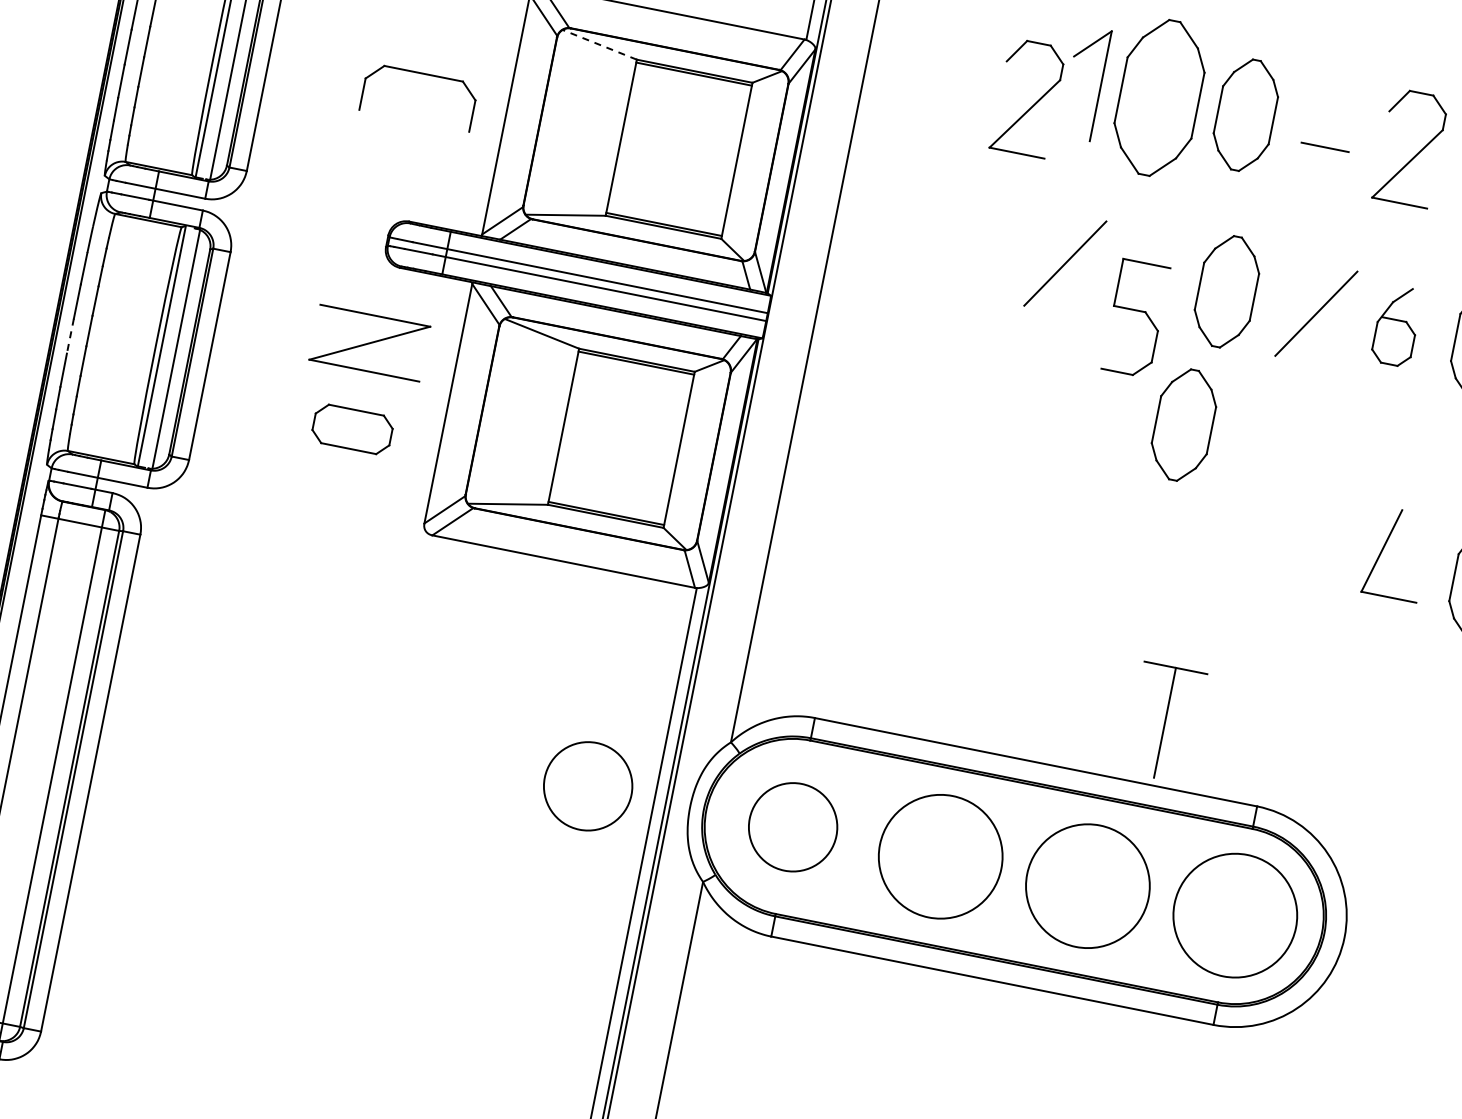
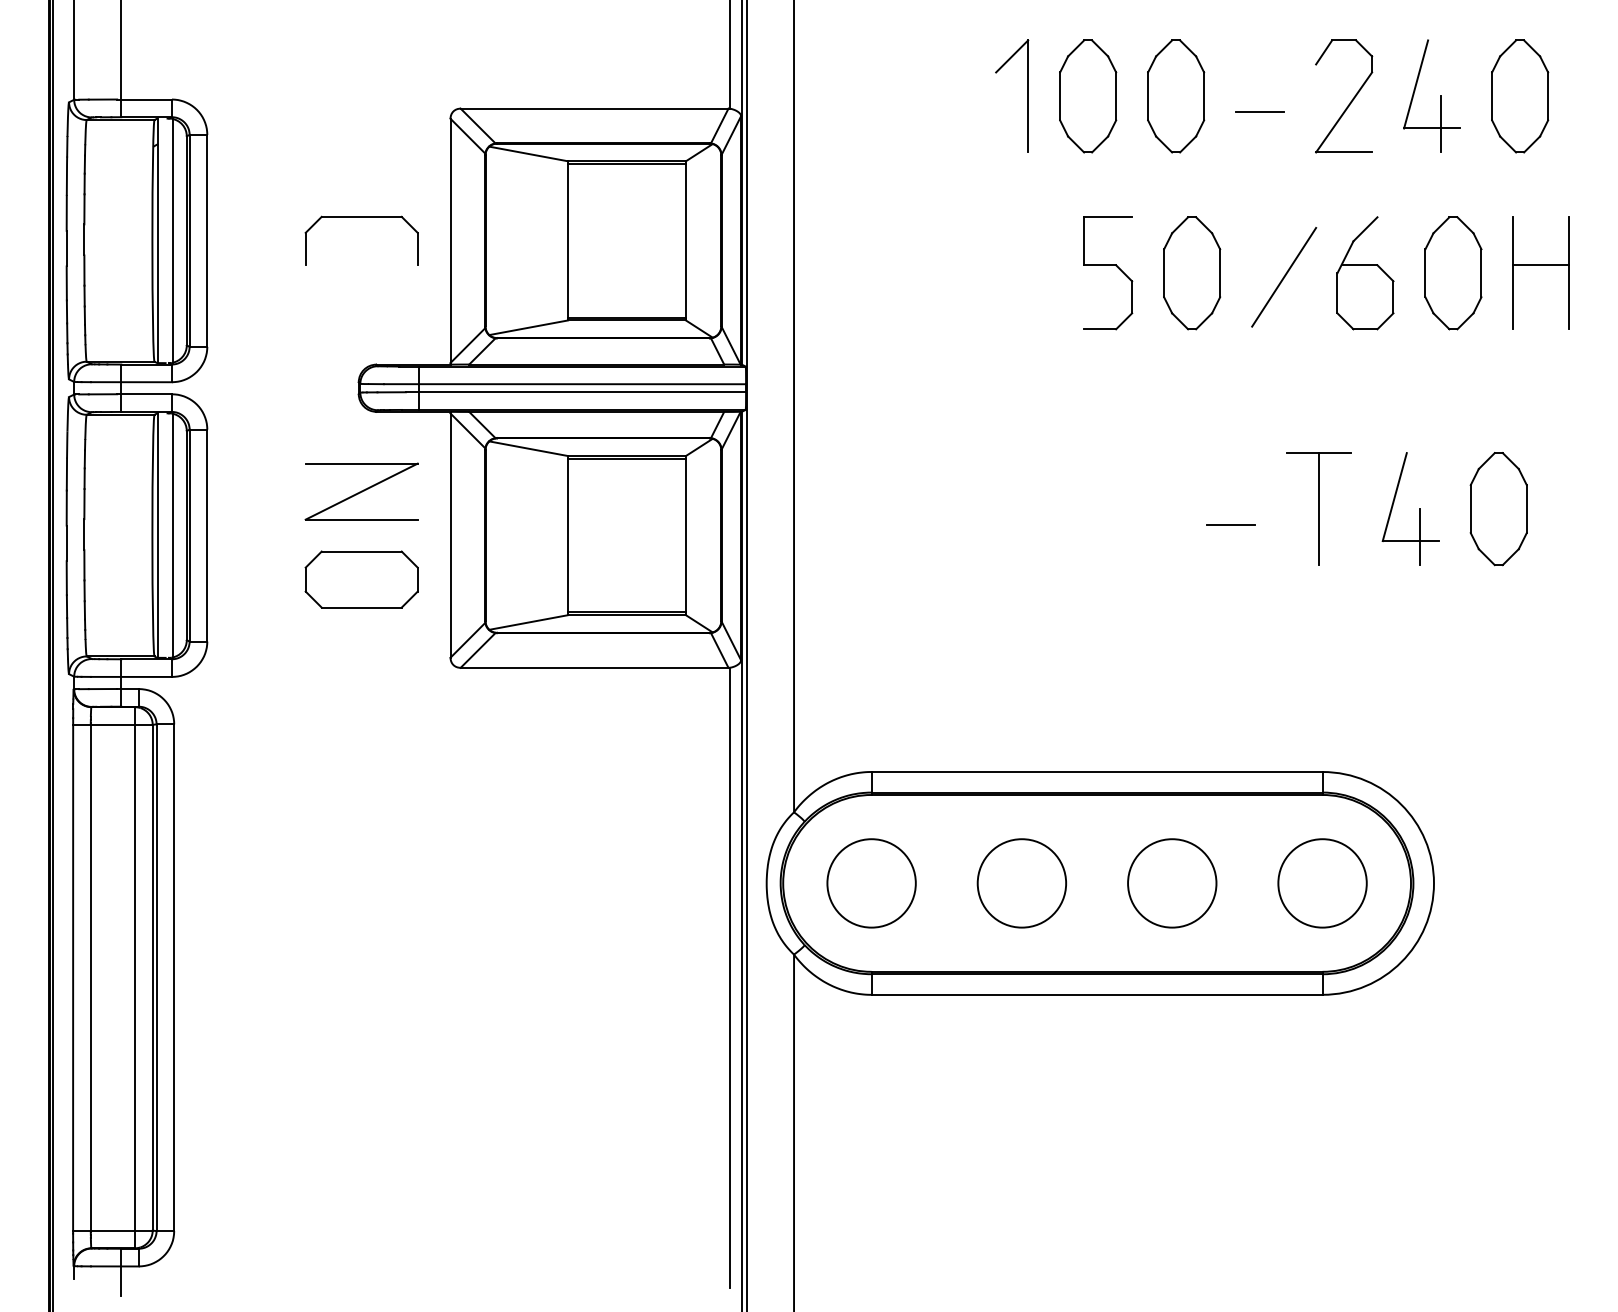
line: (599, 44) -> (528, 153), dashed -> solid
part: (1159, 98) -> (1088, 96), size x0.71
part: (1033, 104) -> (965, 127), removed
line: (1065, 263) -> (1028, 277), removed
part: (1137, 310) -> (1108, 265), moved
part: (1396, 325) -> (1365, 273), size x1.43
line: (70, 336) -> (66, 543), dashed -> solid
part: (1184, 425) -> (1176, 412), removed
part: (352, 429) -> (361, 579), size x1.43
line: (1215, 546) -> (1230, 525), added
line: (1399, 595) -> (1420, 537), added
part: (1164, 722) -> (1318, 508), moved
circle: (588, 786) -> (662, 883), removed
circle: (940, 856) -> (1021, 883), size x0.71
circle: (1088, 886) -> (1172, 883), size x0.71
circle: (1235, 915) -> (1322, 883), size x0.71

